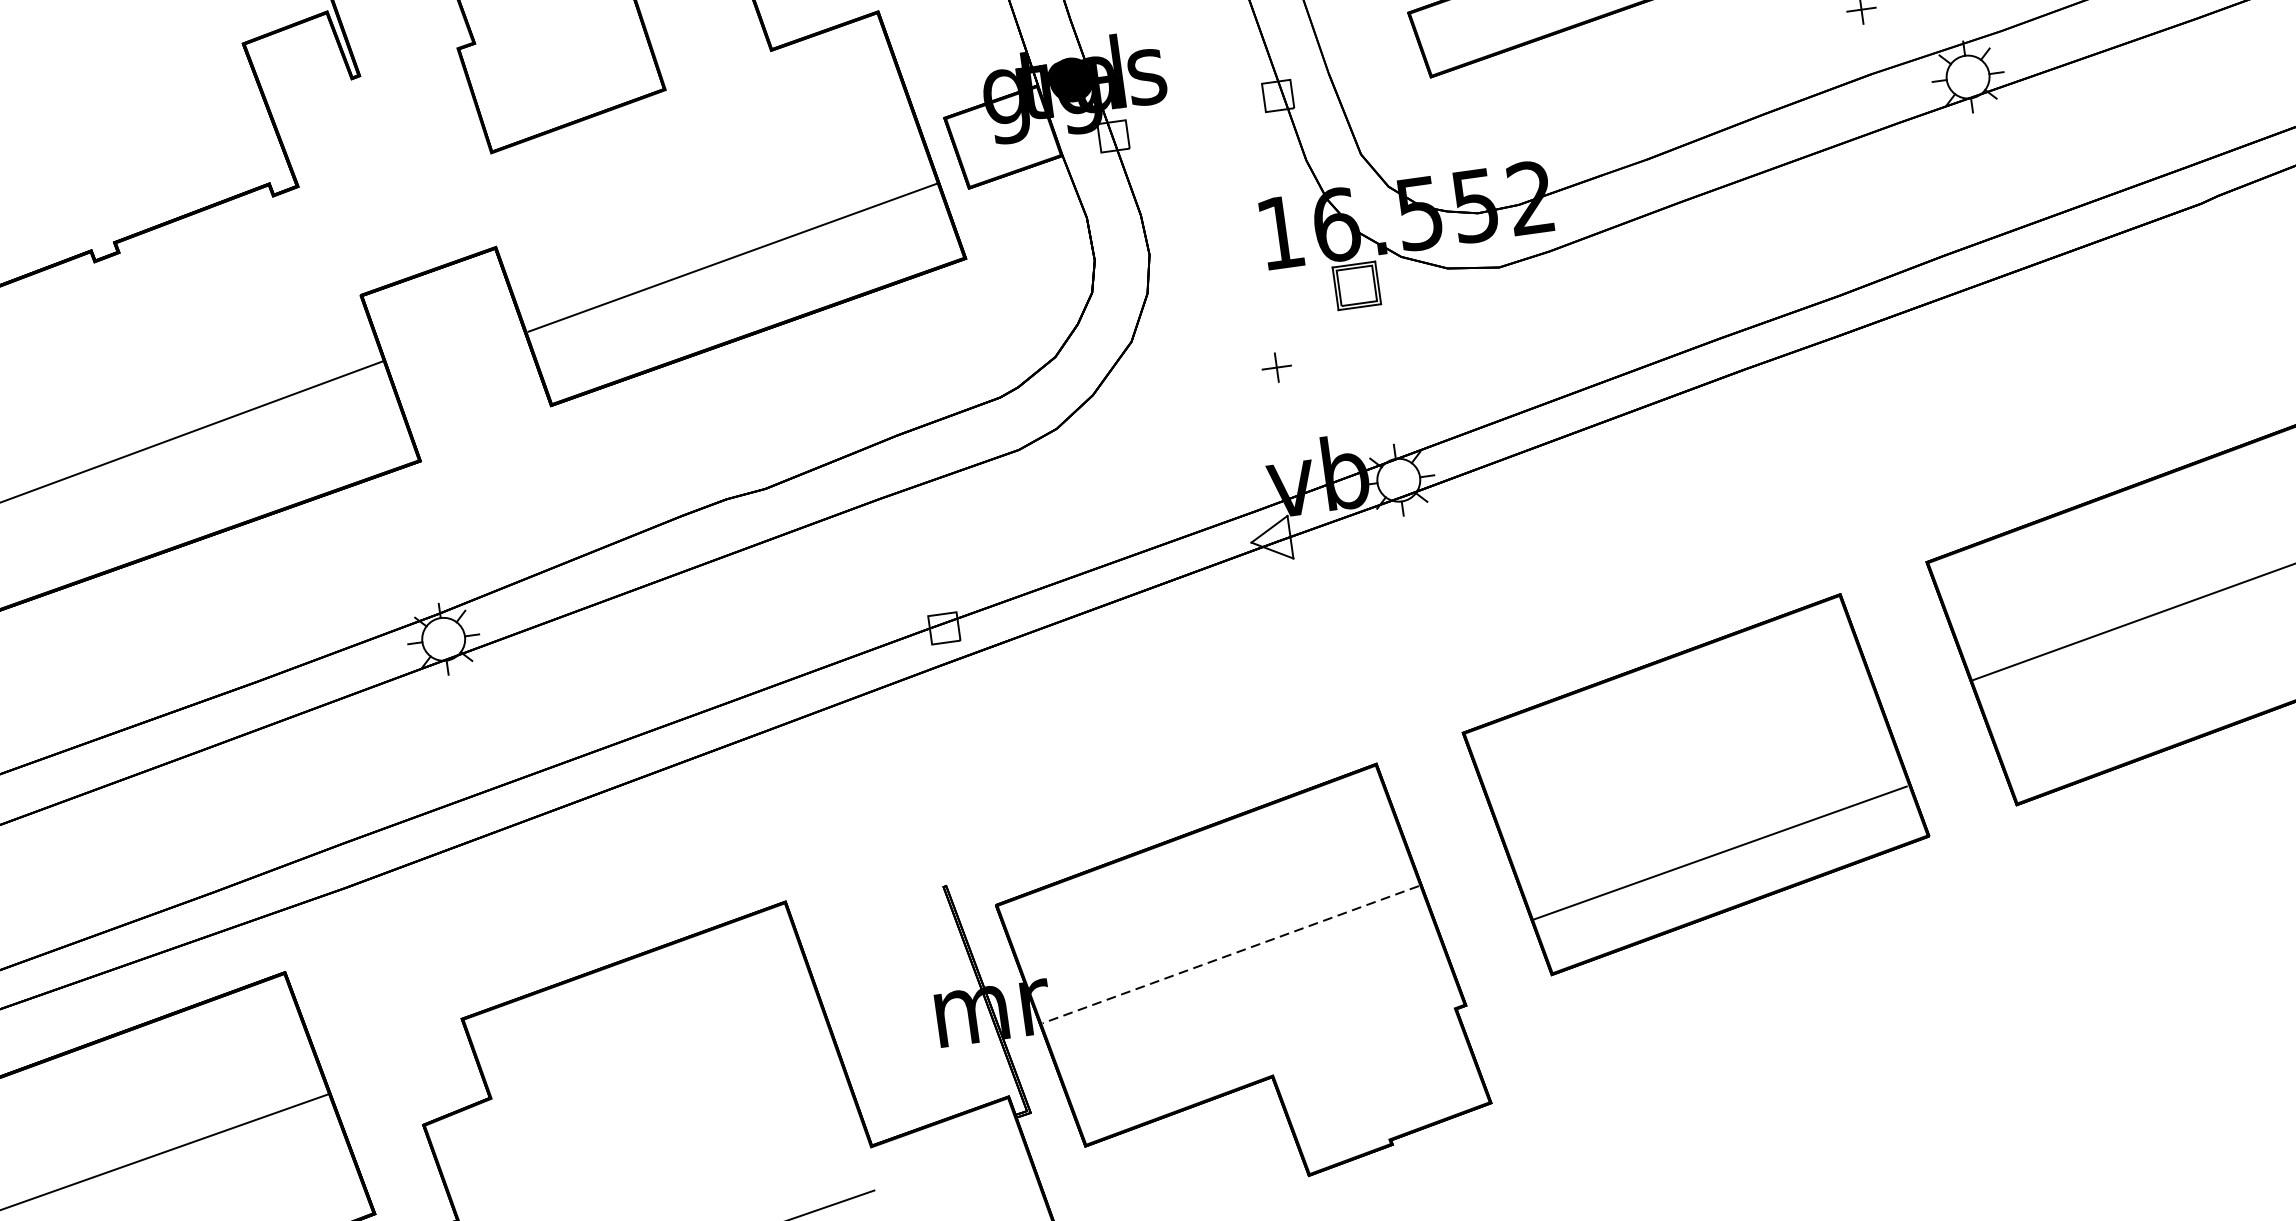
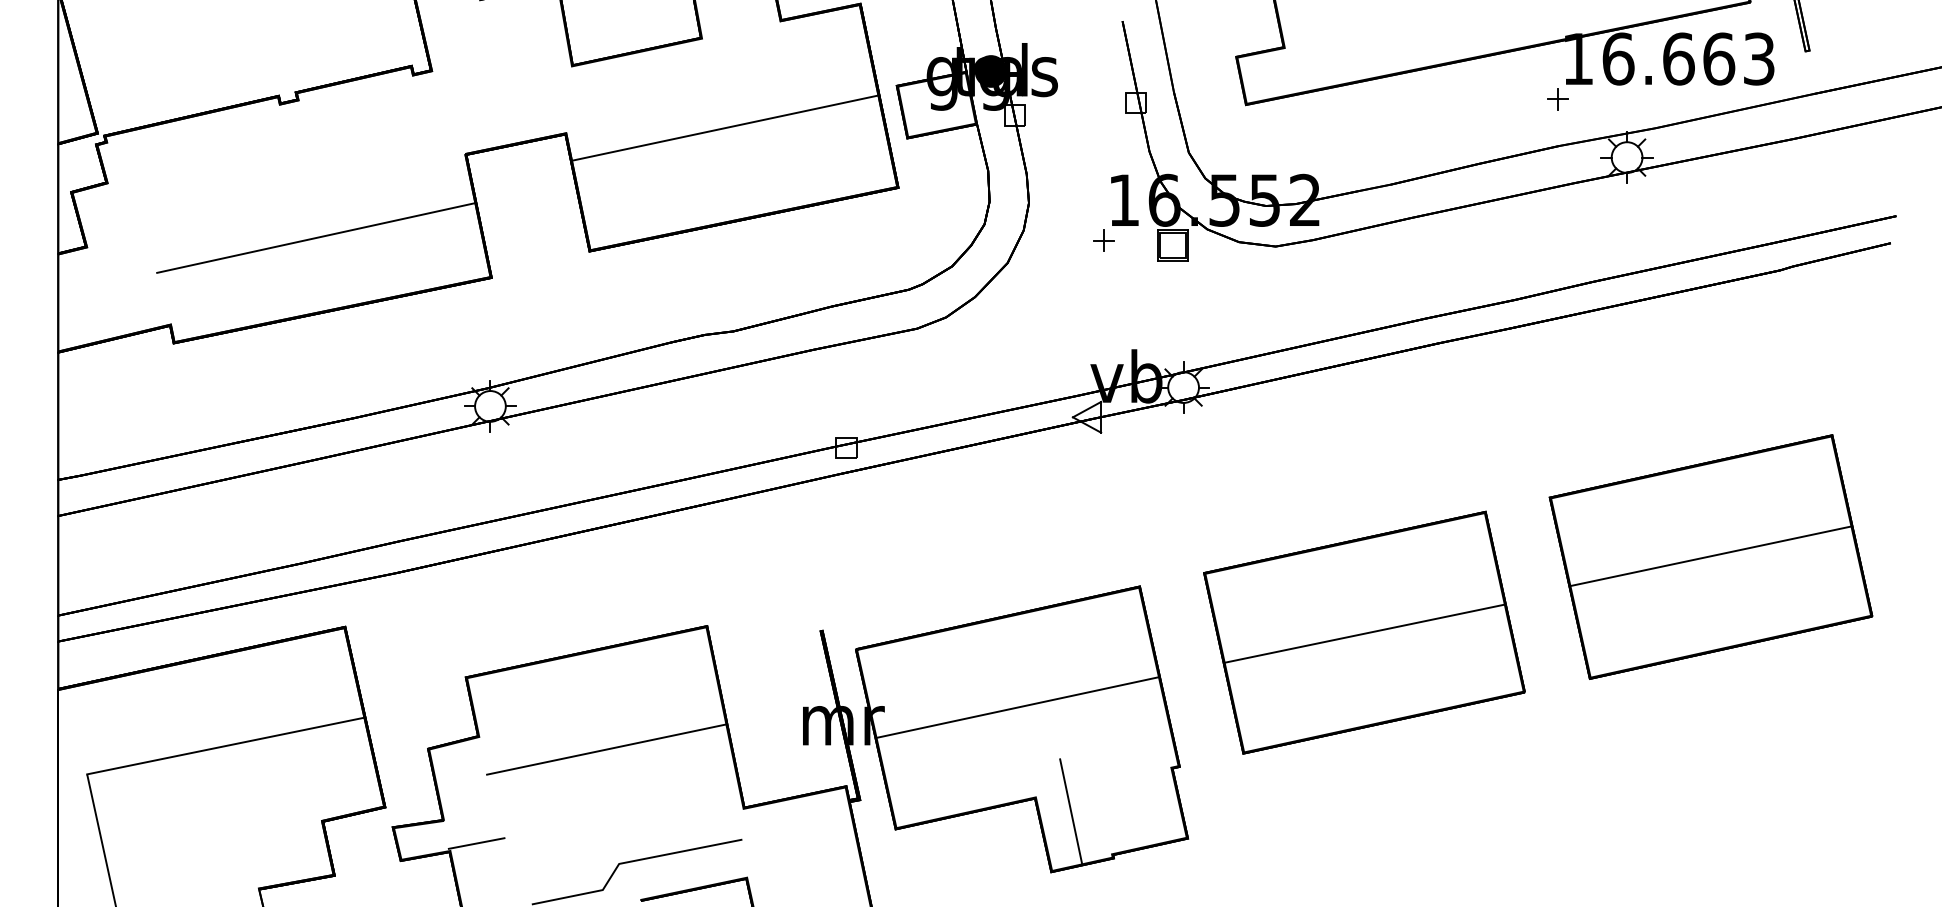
line: (731, 256) -> (724, 127), moved
part: (1275, 367) -> (1103, 240), moved
line: (1719, 852) -> (1364, 633), moved
line: (1230, 954) -> (1017, 707), dashed -> solid
line: (1325, 1088) -> (1071, 811), added
line: (670, 1091) -> (606, 749), added

